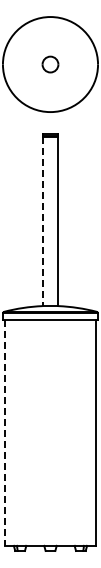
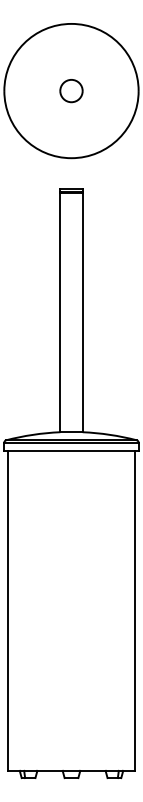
line: (42, 221) -> (60, 312), dashed -> solid
line: (5, 433) -> (7, 612), dashed -> solid

